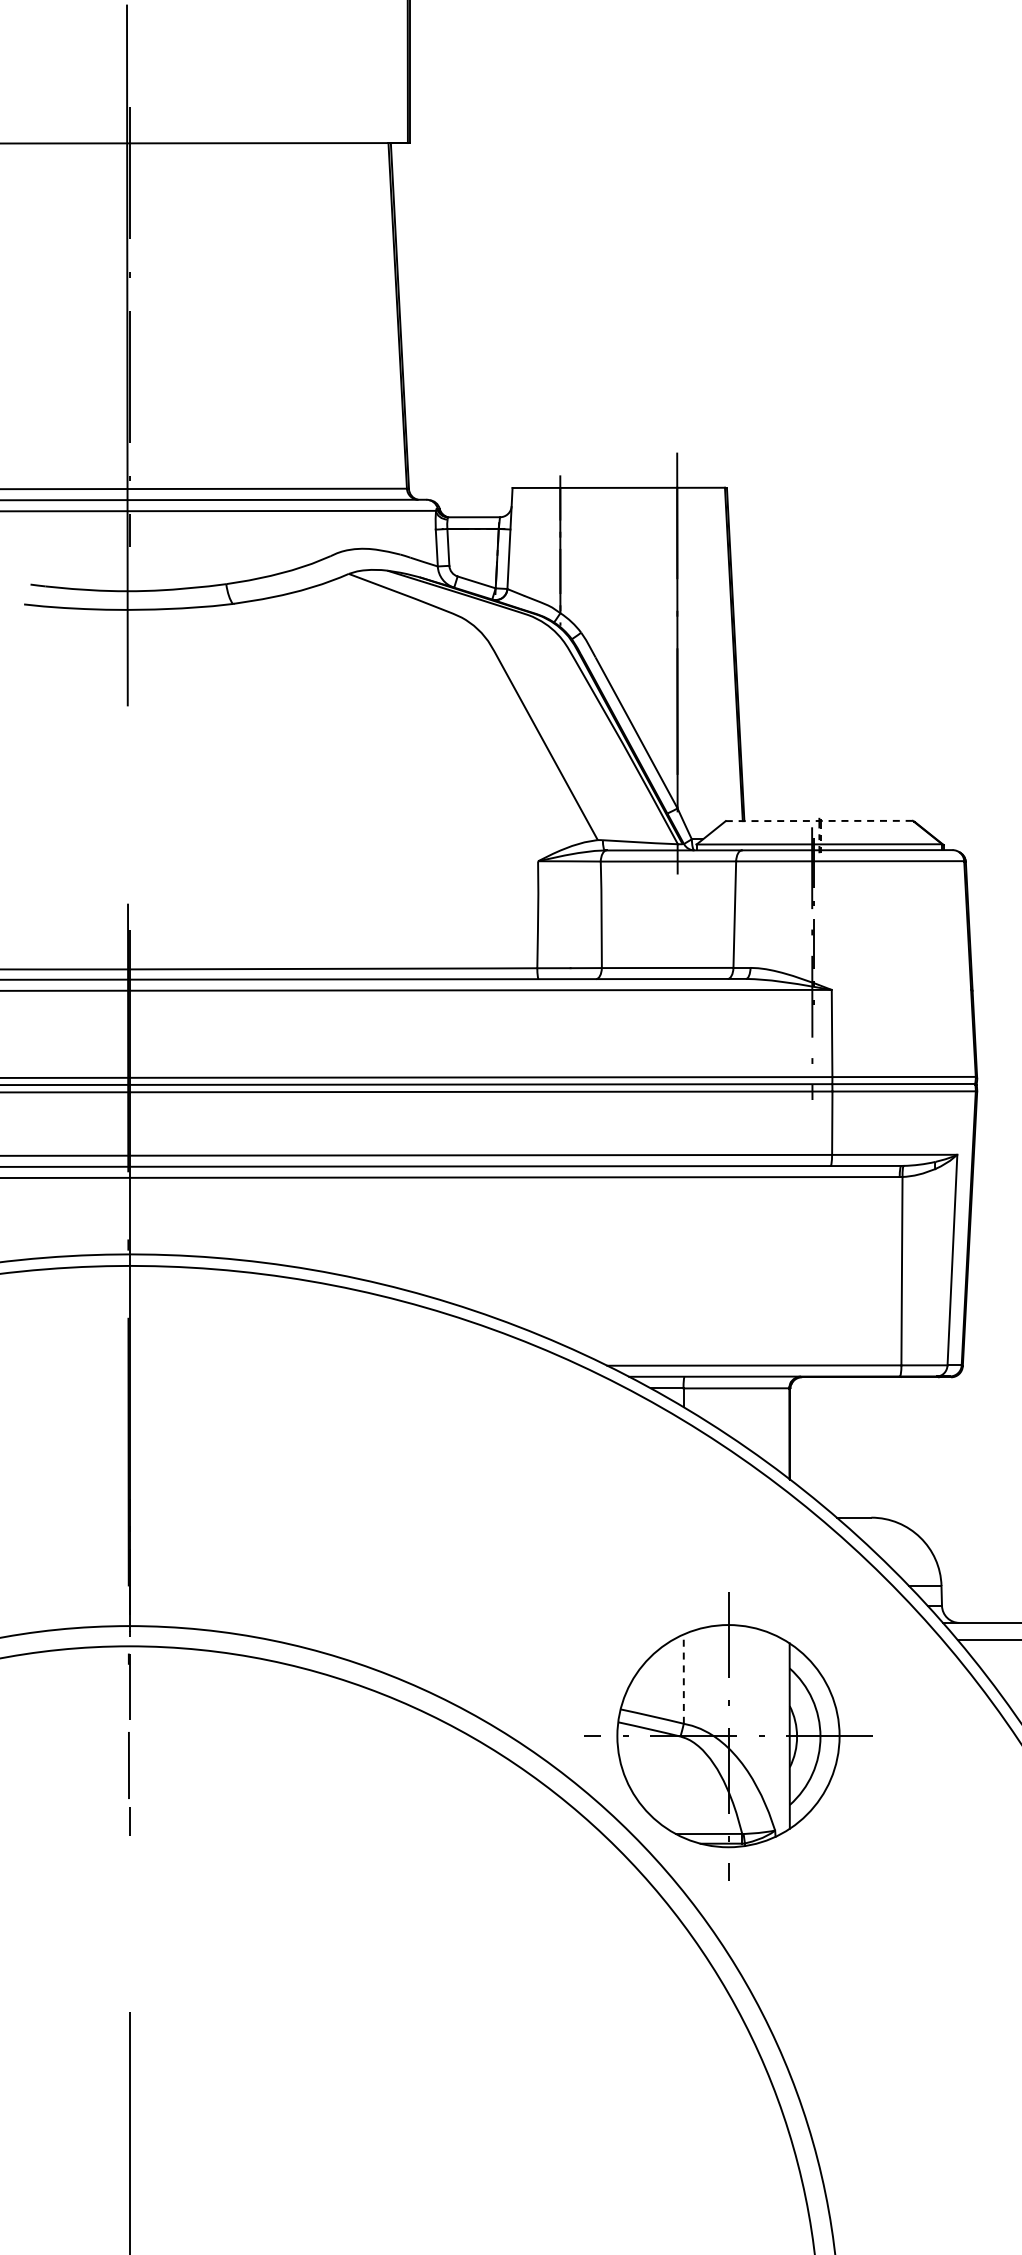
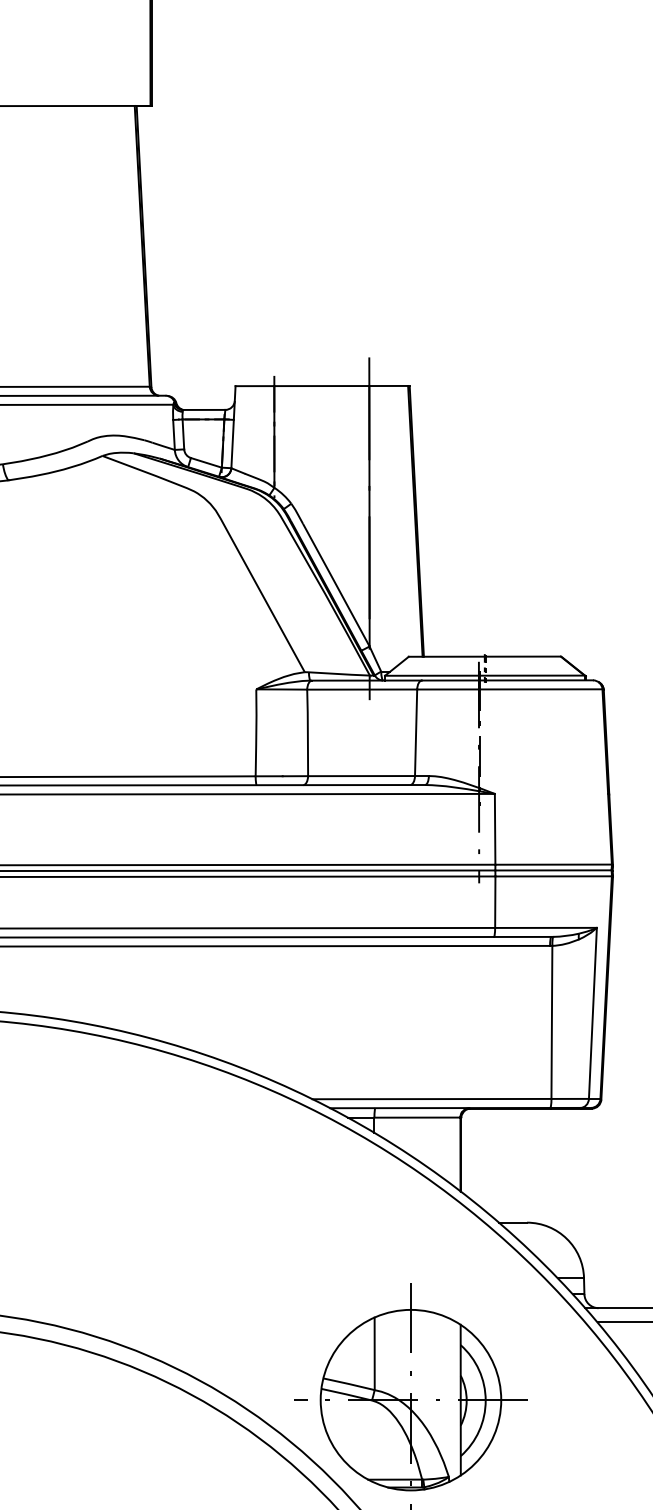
line: (819, 820) -> (484, 656), dashed -> solid
line: (683, 1679) -> (374, 1354), dashed -> solid

